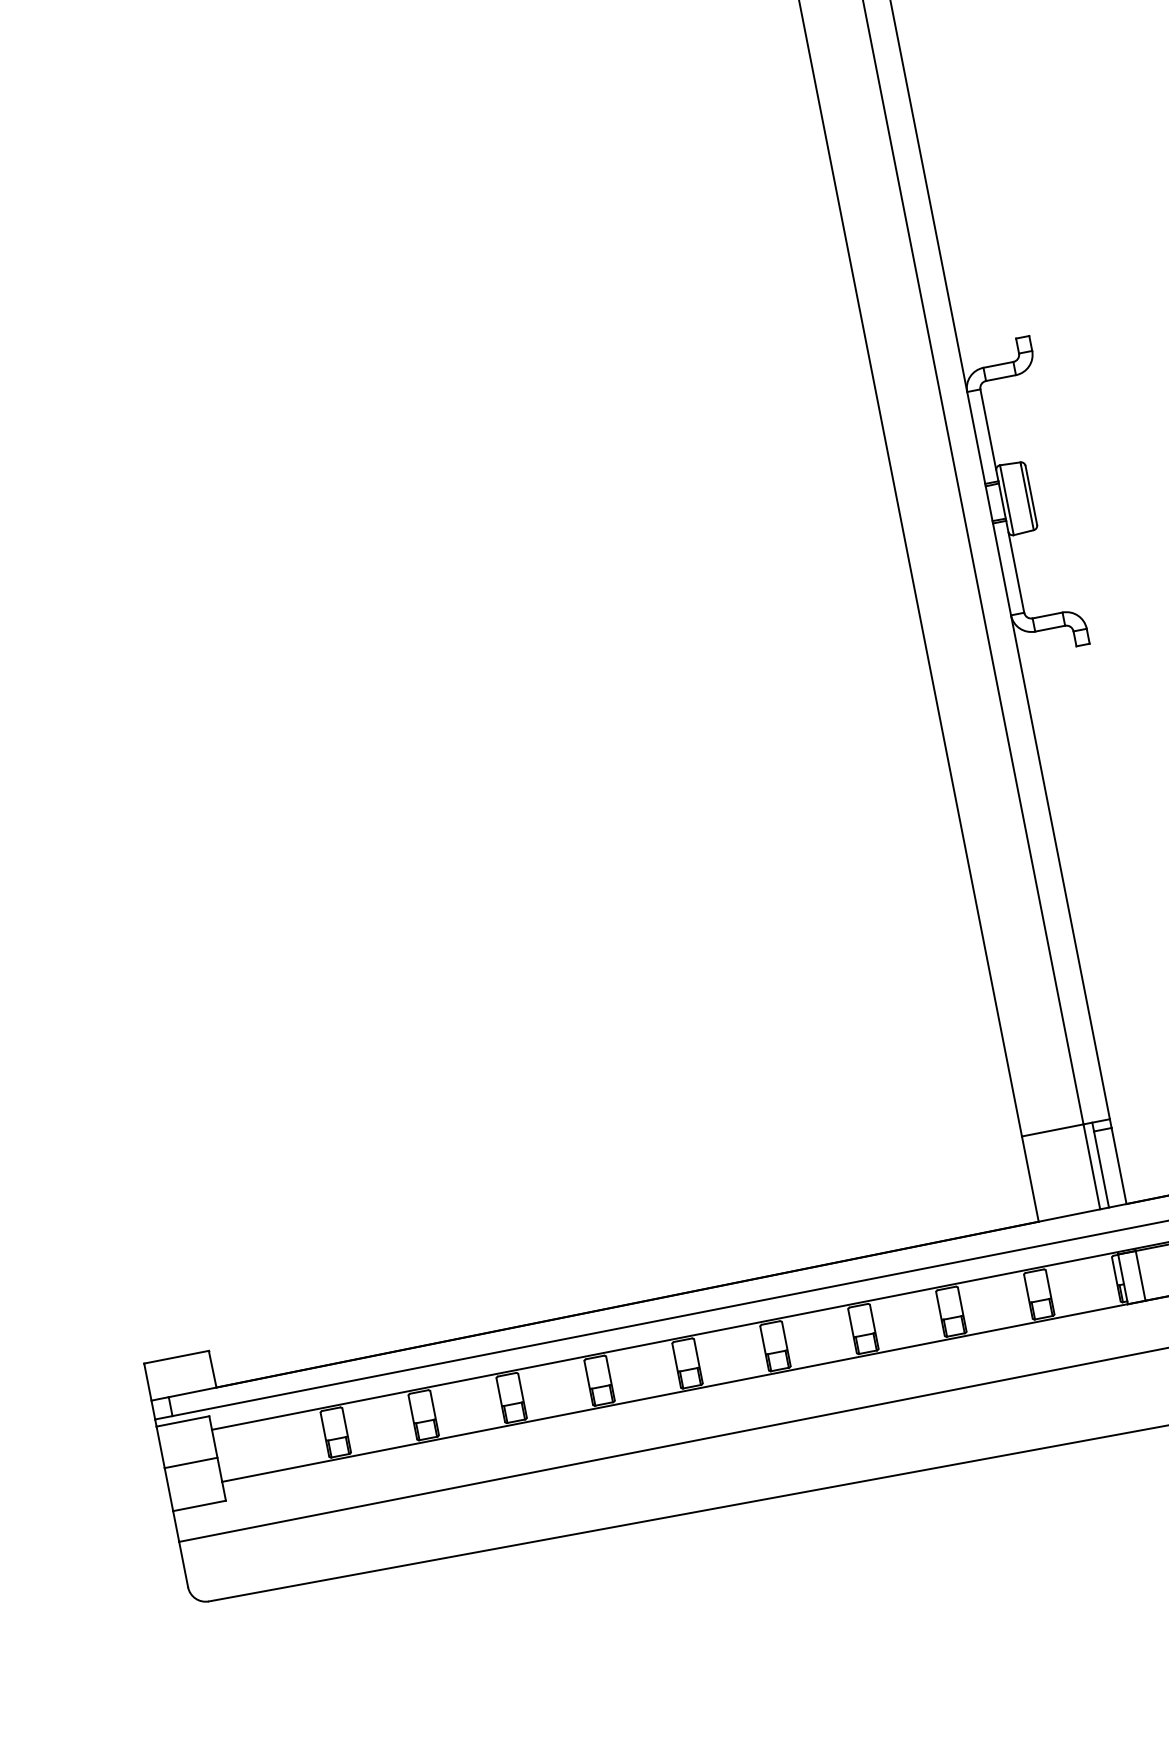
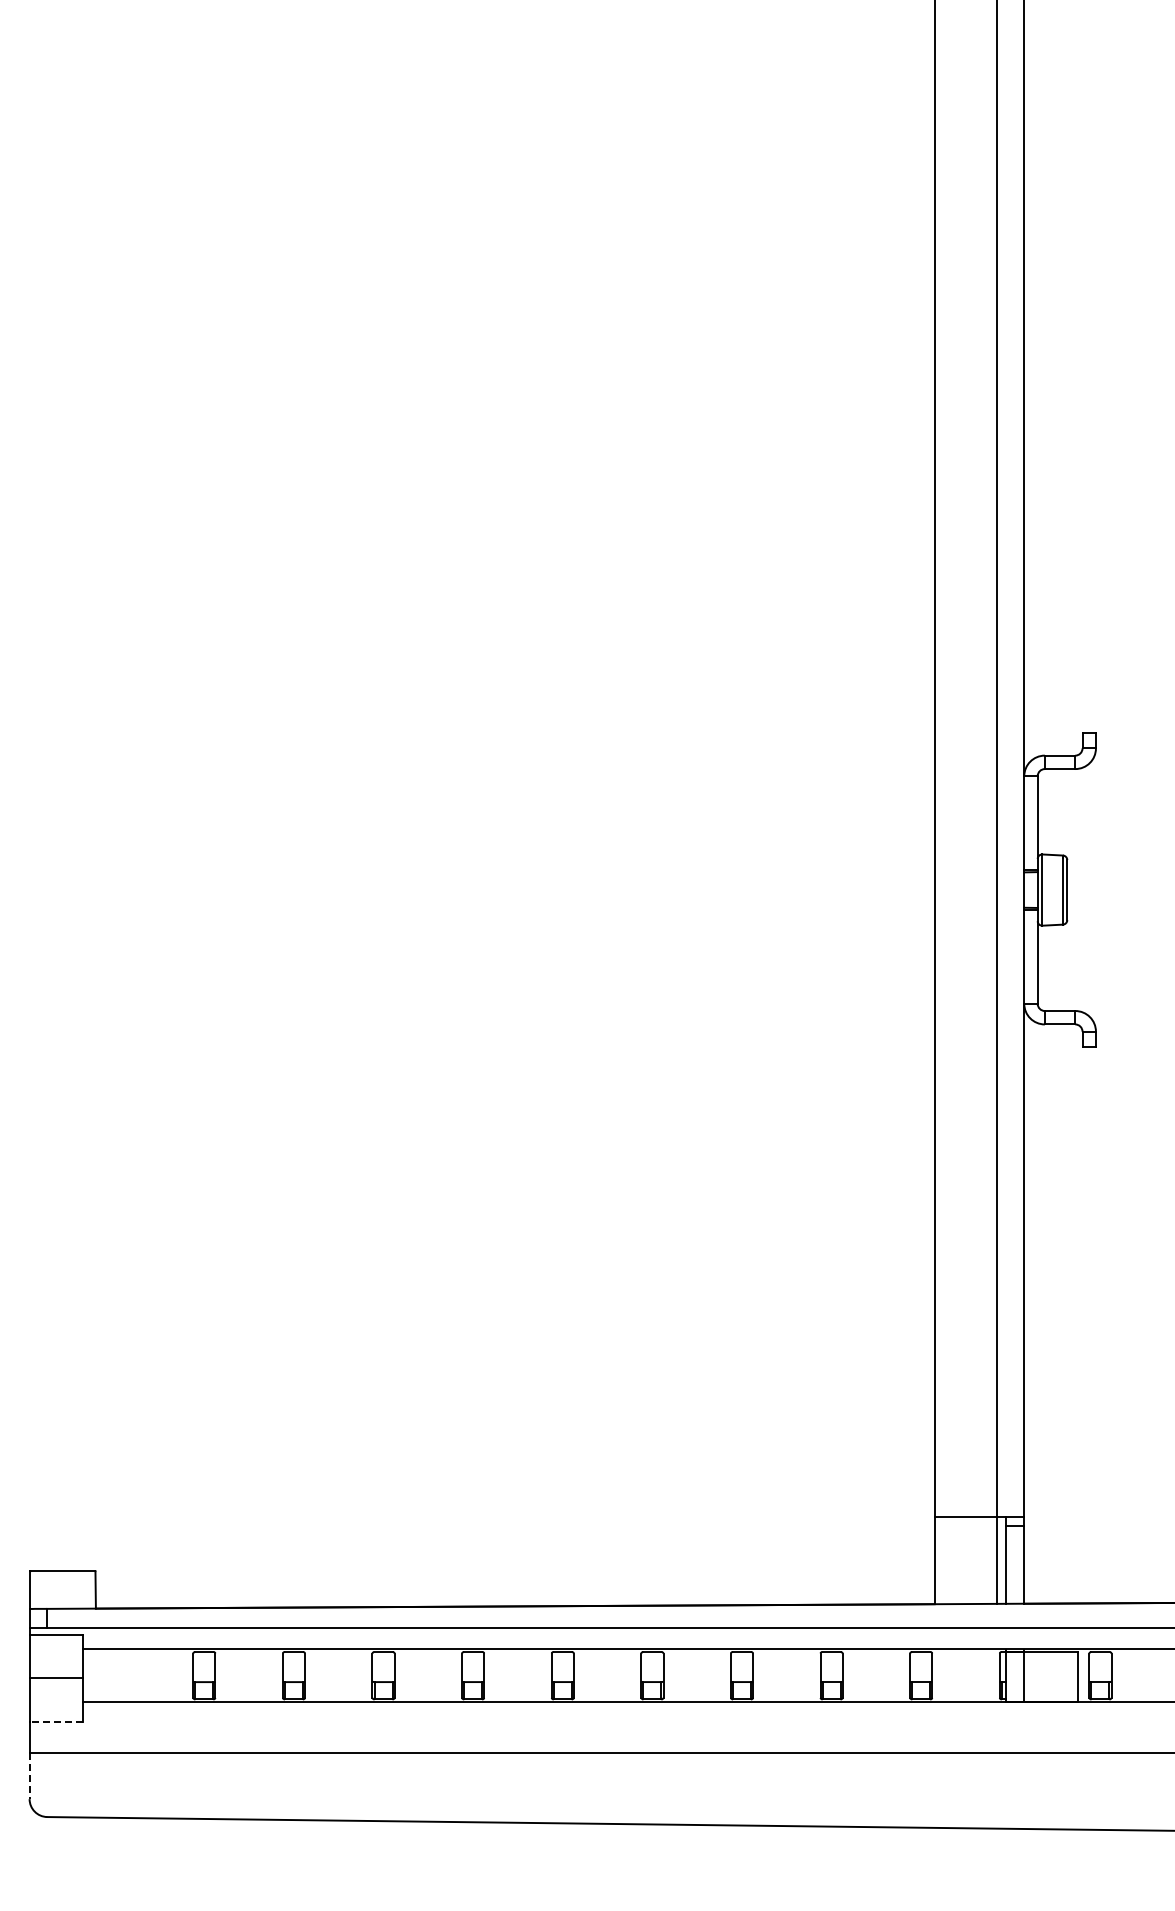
line: (199, 1505) -> (56, 1721), solid -> dashed
line: (183, 1565) -> (29, 1776), solid -> dashed

